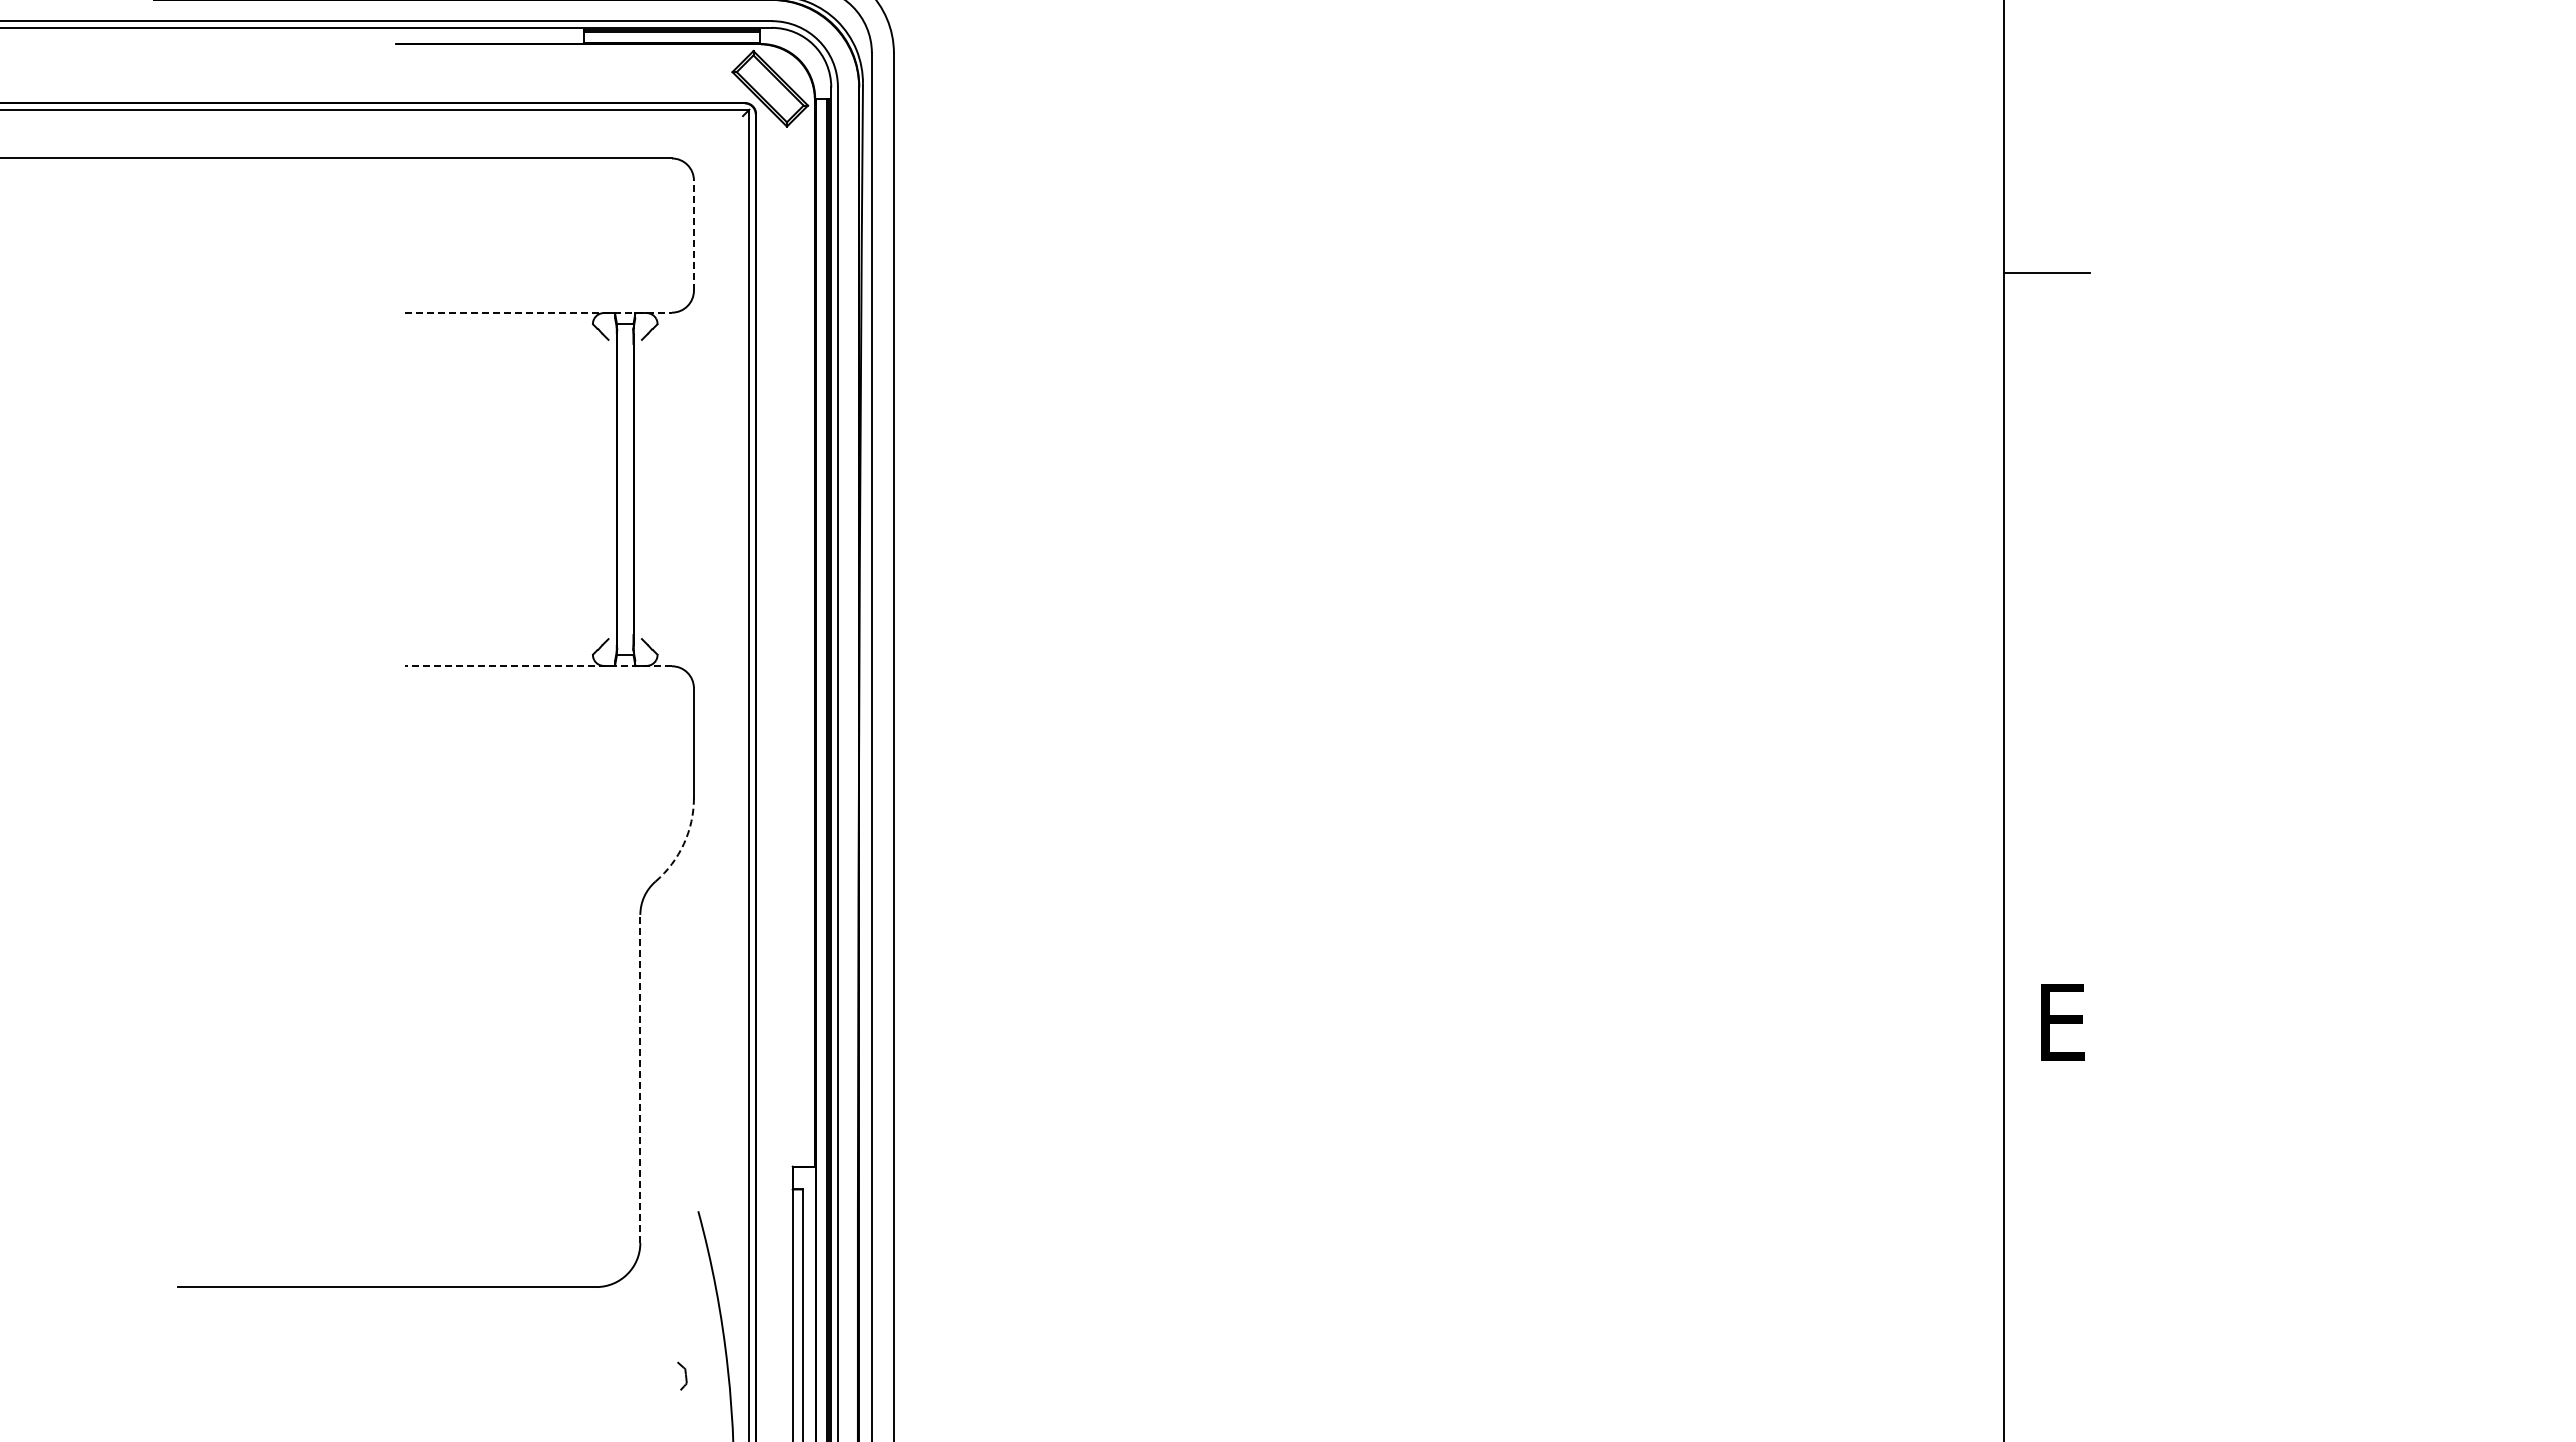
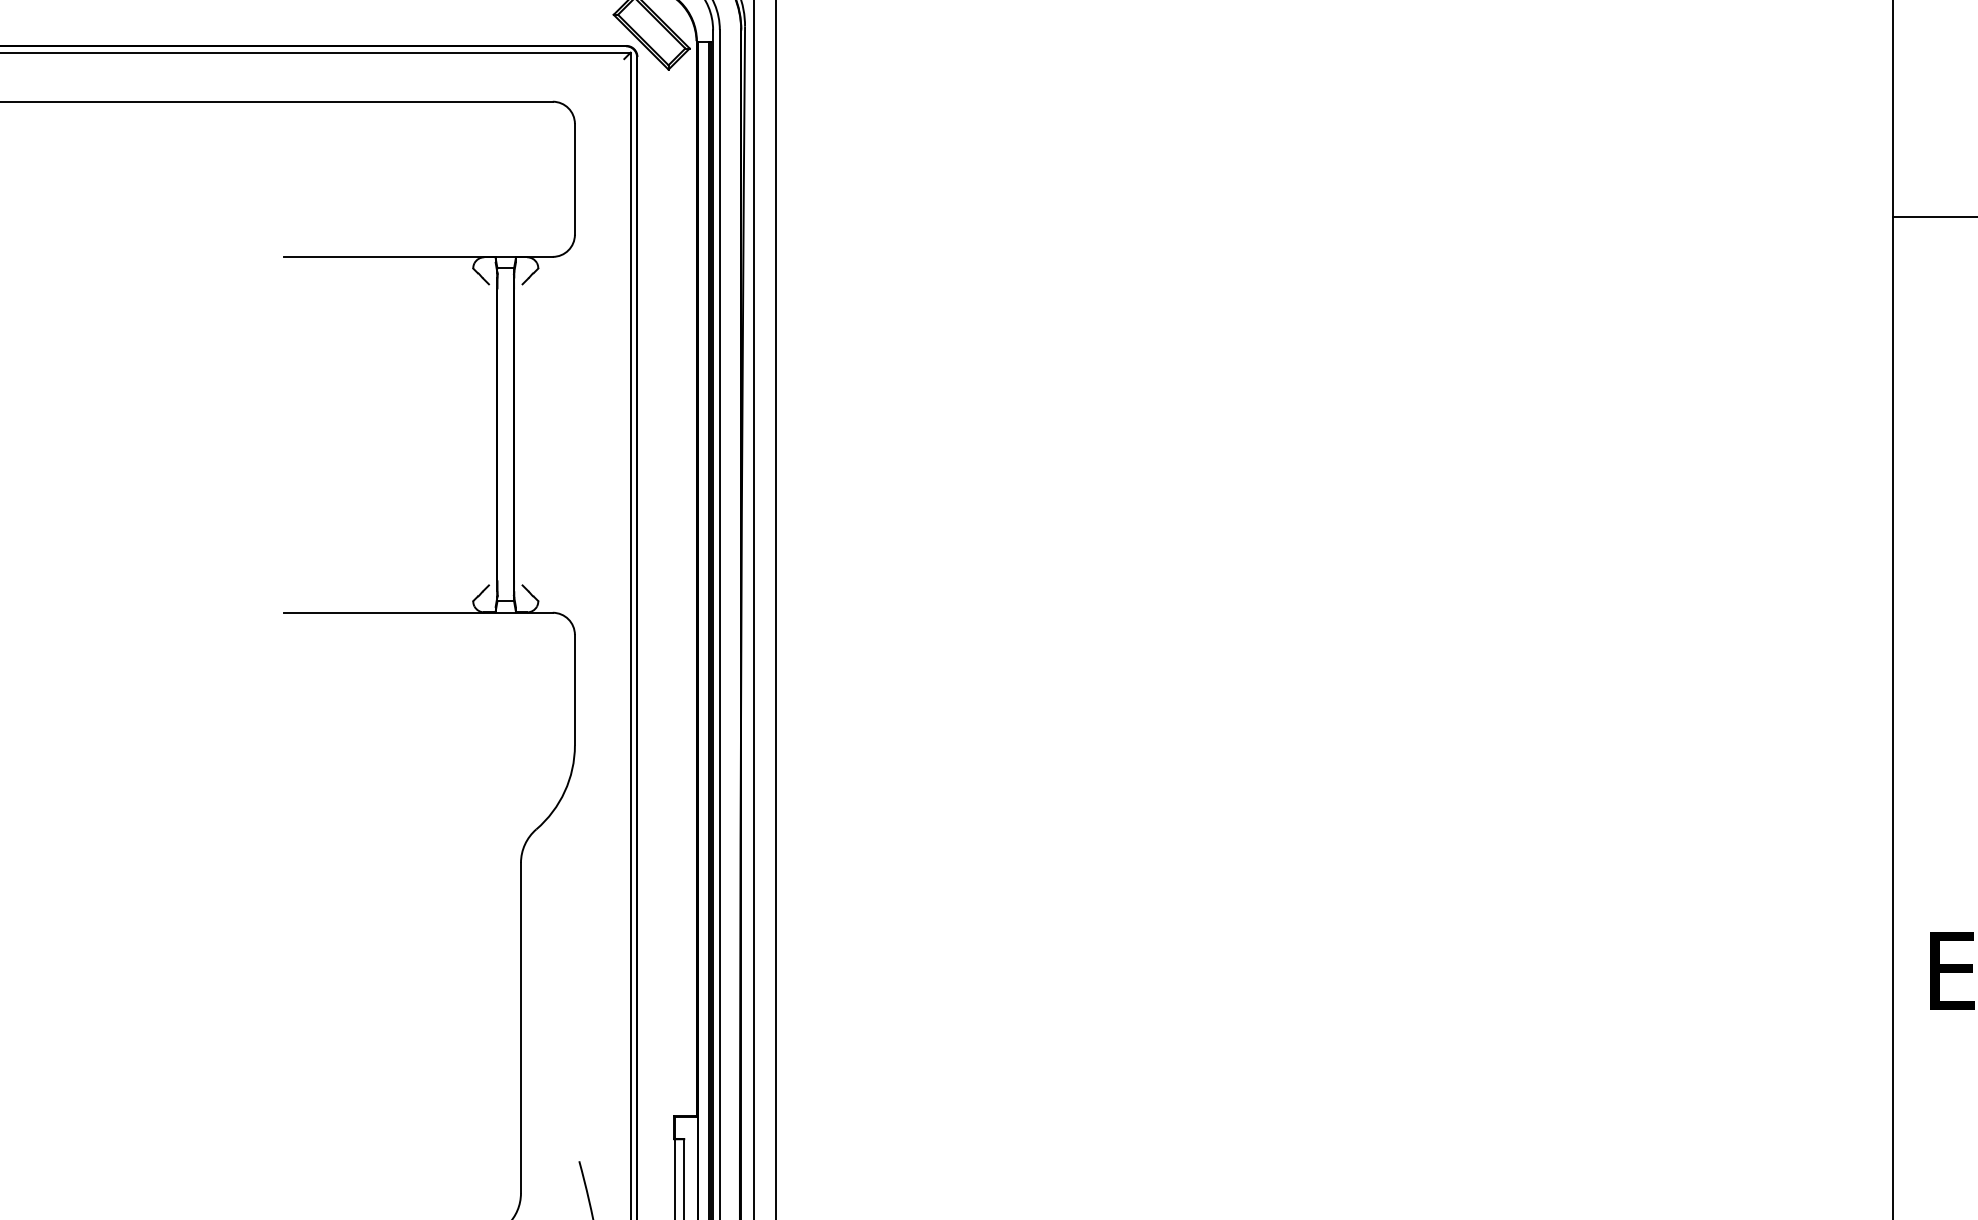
line: (693, 235) -> (574, 179), dashed -> solid
line: (538, 312) -> (418, 256), dashed -> solid
line: (537, 666) -> (417, 612), dashed -> solid
arc: (683, 843) -> (564, 791), dashed -> solid
line: (640, 1078) -> (521, 1027), dashed -> solid

